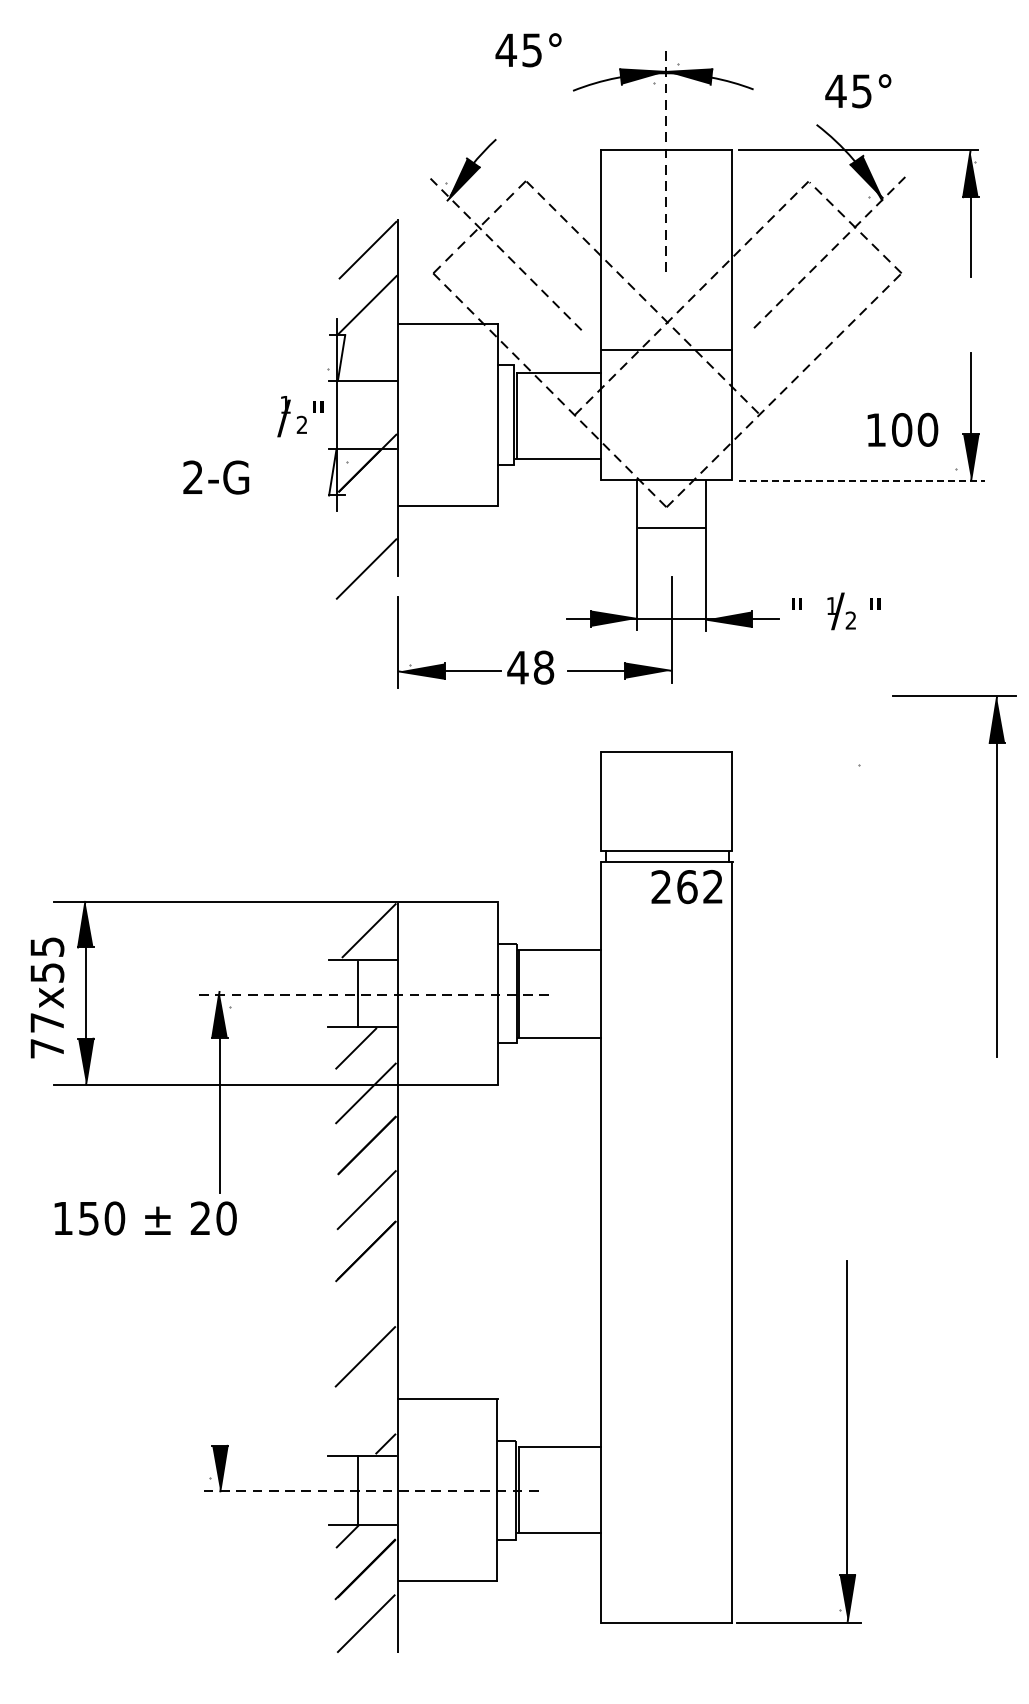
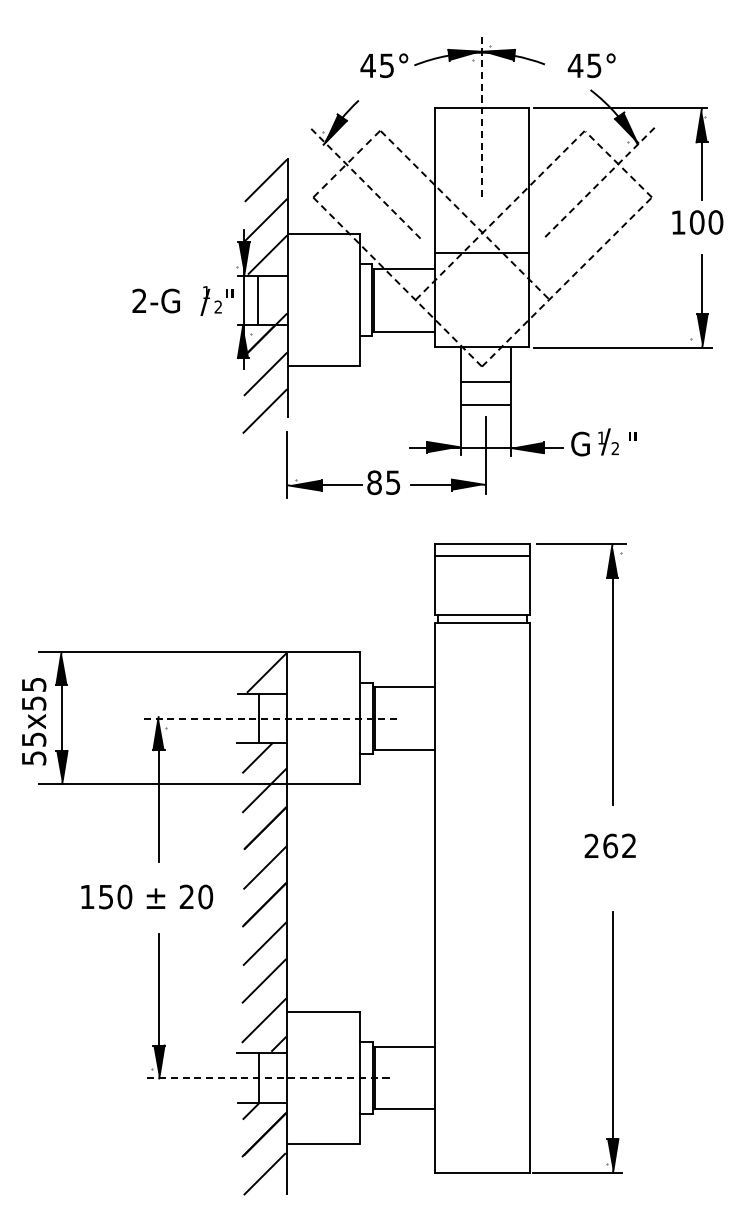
text: (528, 50) -> (384, 65), moved
text: (858, 91) -> (591, 65), moved
line: (369, 352) -> (267, 254), added
fill: (337, 357) -> (243, 258), added
line: (357, 415) -> (258, 300), added
text: (902, 429) -> (697, 222), moved
fill: (336, 472) -> (243, 341), added
text: (216, 477) -> (156, 301), moved
line: (861, 480) -> (622, 347), dashed -> solid
line: (367, 517) -> (265, 374), added
line: (671, 560) -> (485, 405), added
text: (802, 614) -> (580, 444), " -> G
text: (530, 667) -> (383, 482), 48 -> 85
line: (665, 768) -> (481, 555), added
part: (996, 876) -> (612, 674), moved
text: (686, 887) -> (609, 846), moved
text: (47, 1035) -> (34, 748), 77x55 -> 55x55
text: (145, 1218) -> (147, 897), moved
line: (366, 1305) -> (264, 944), added
line: (219, 1381) -> (158, 998), added
line: (365, 1411) -> (264, 1020), added

